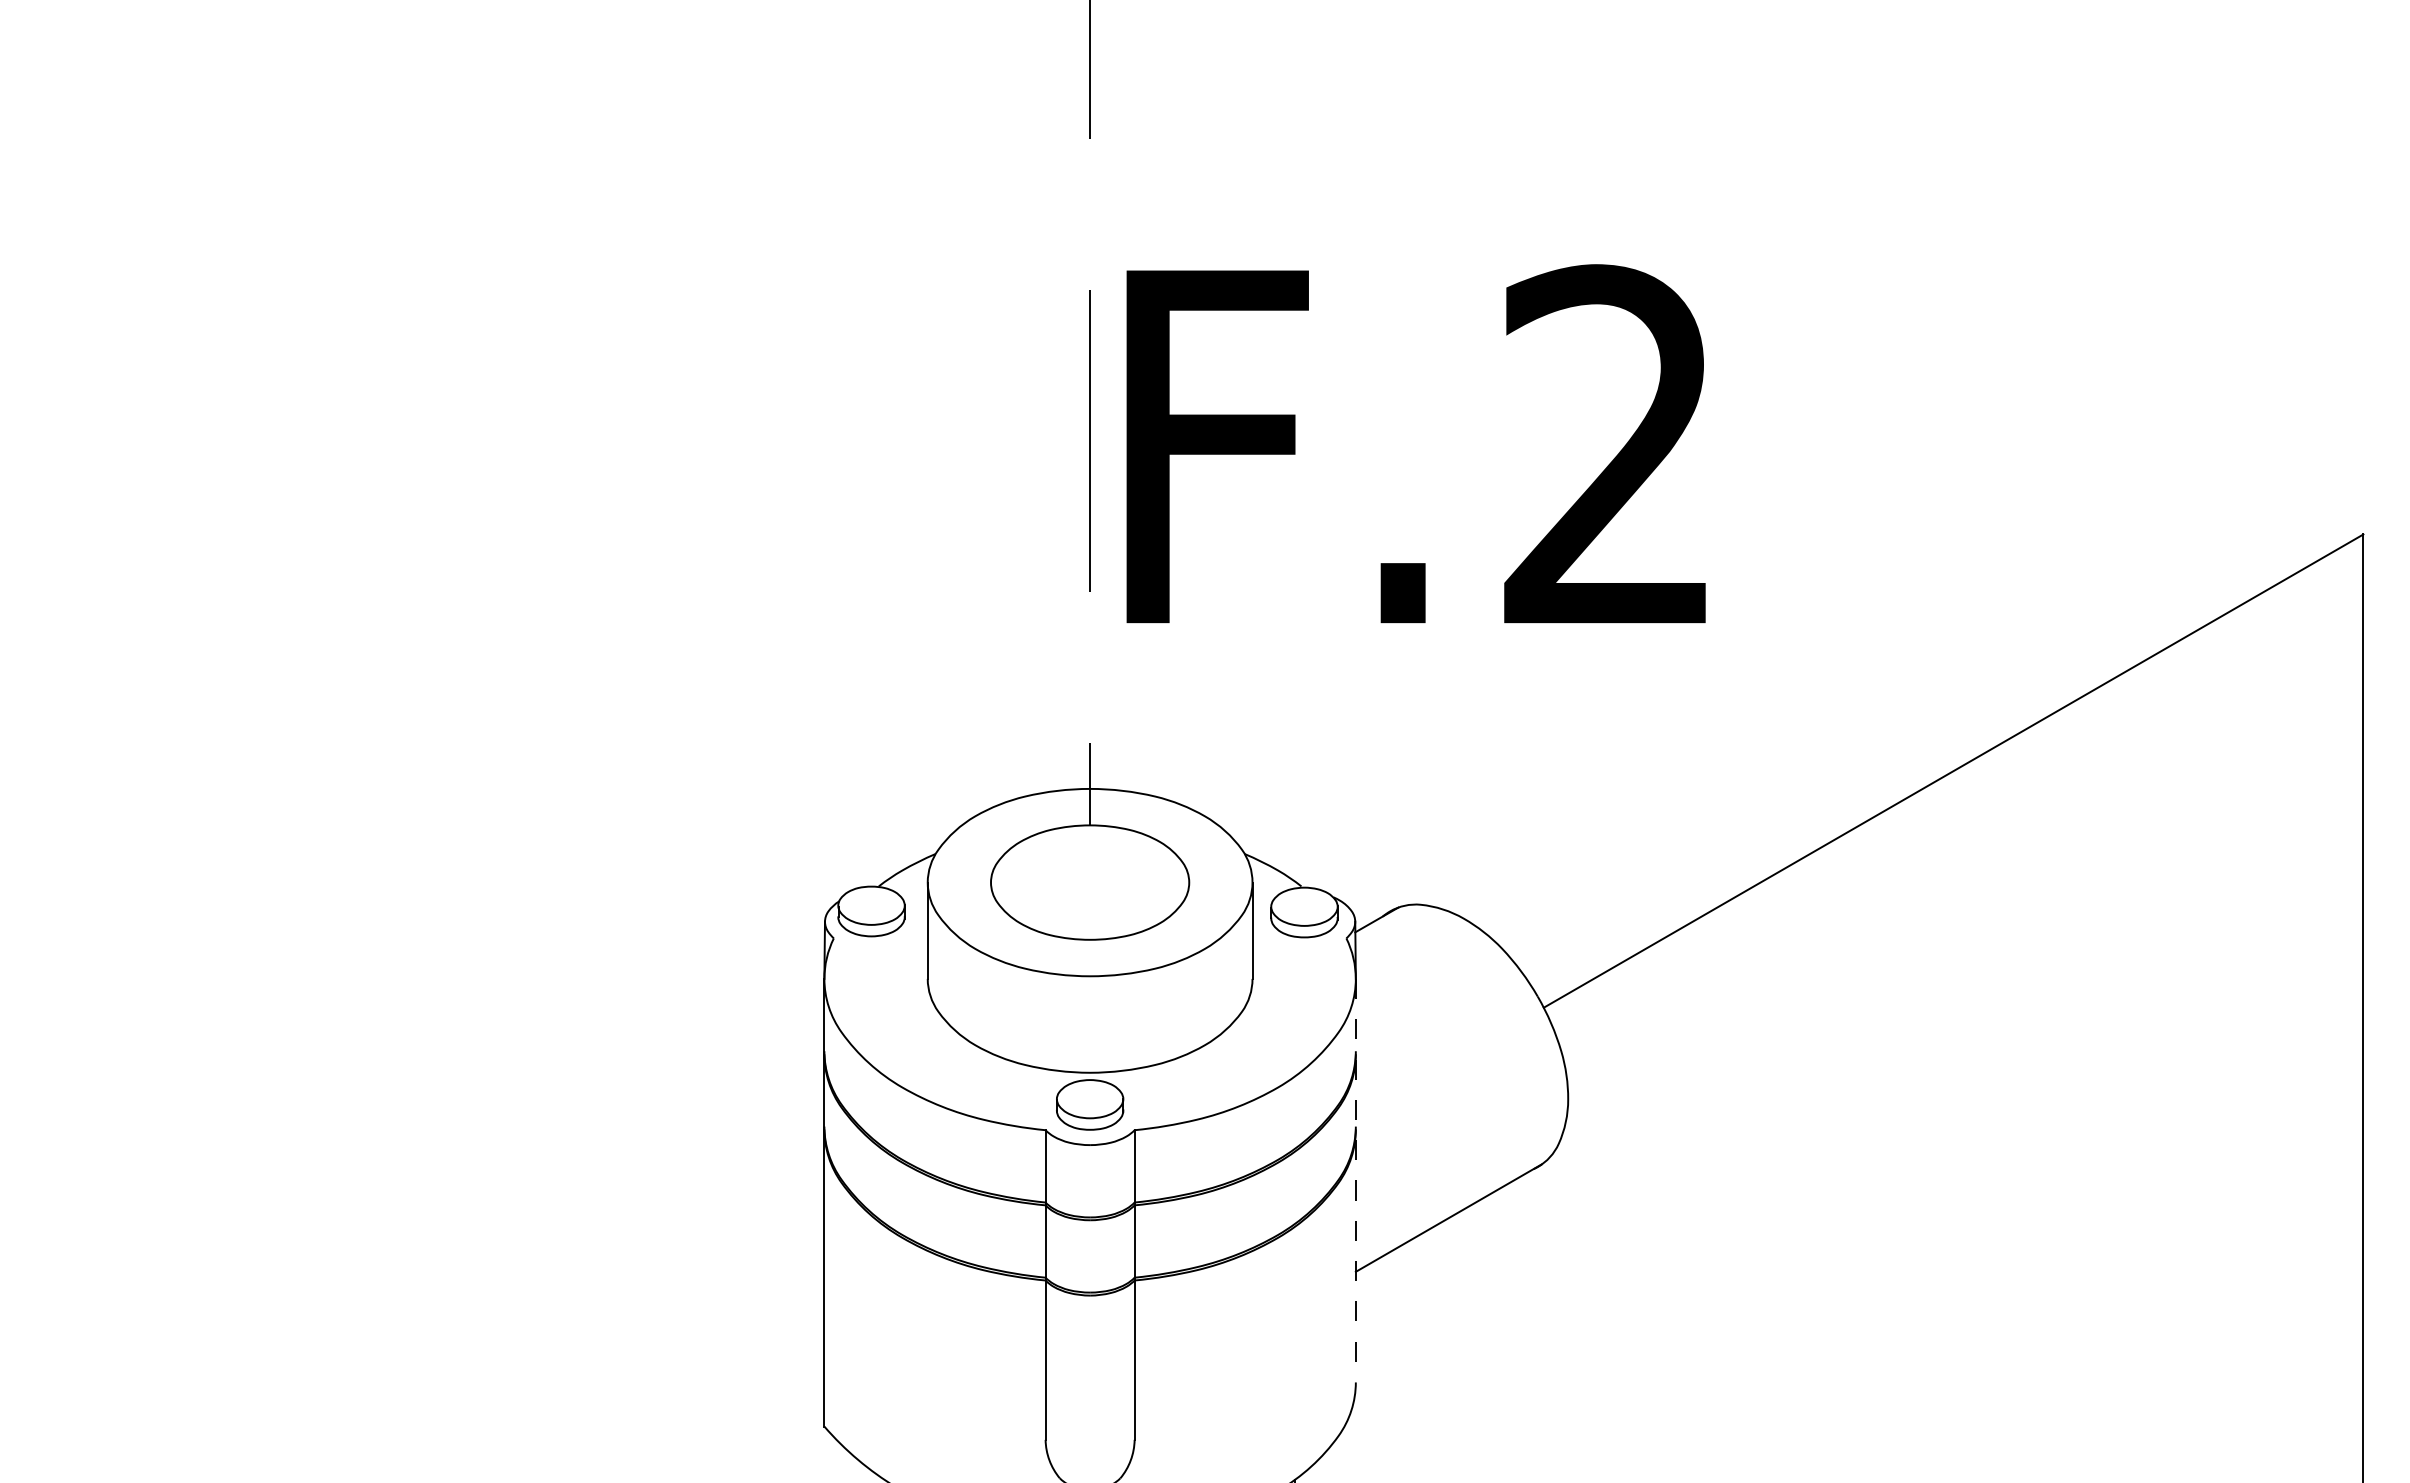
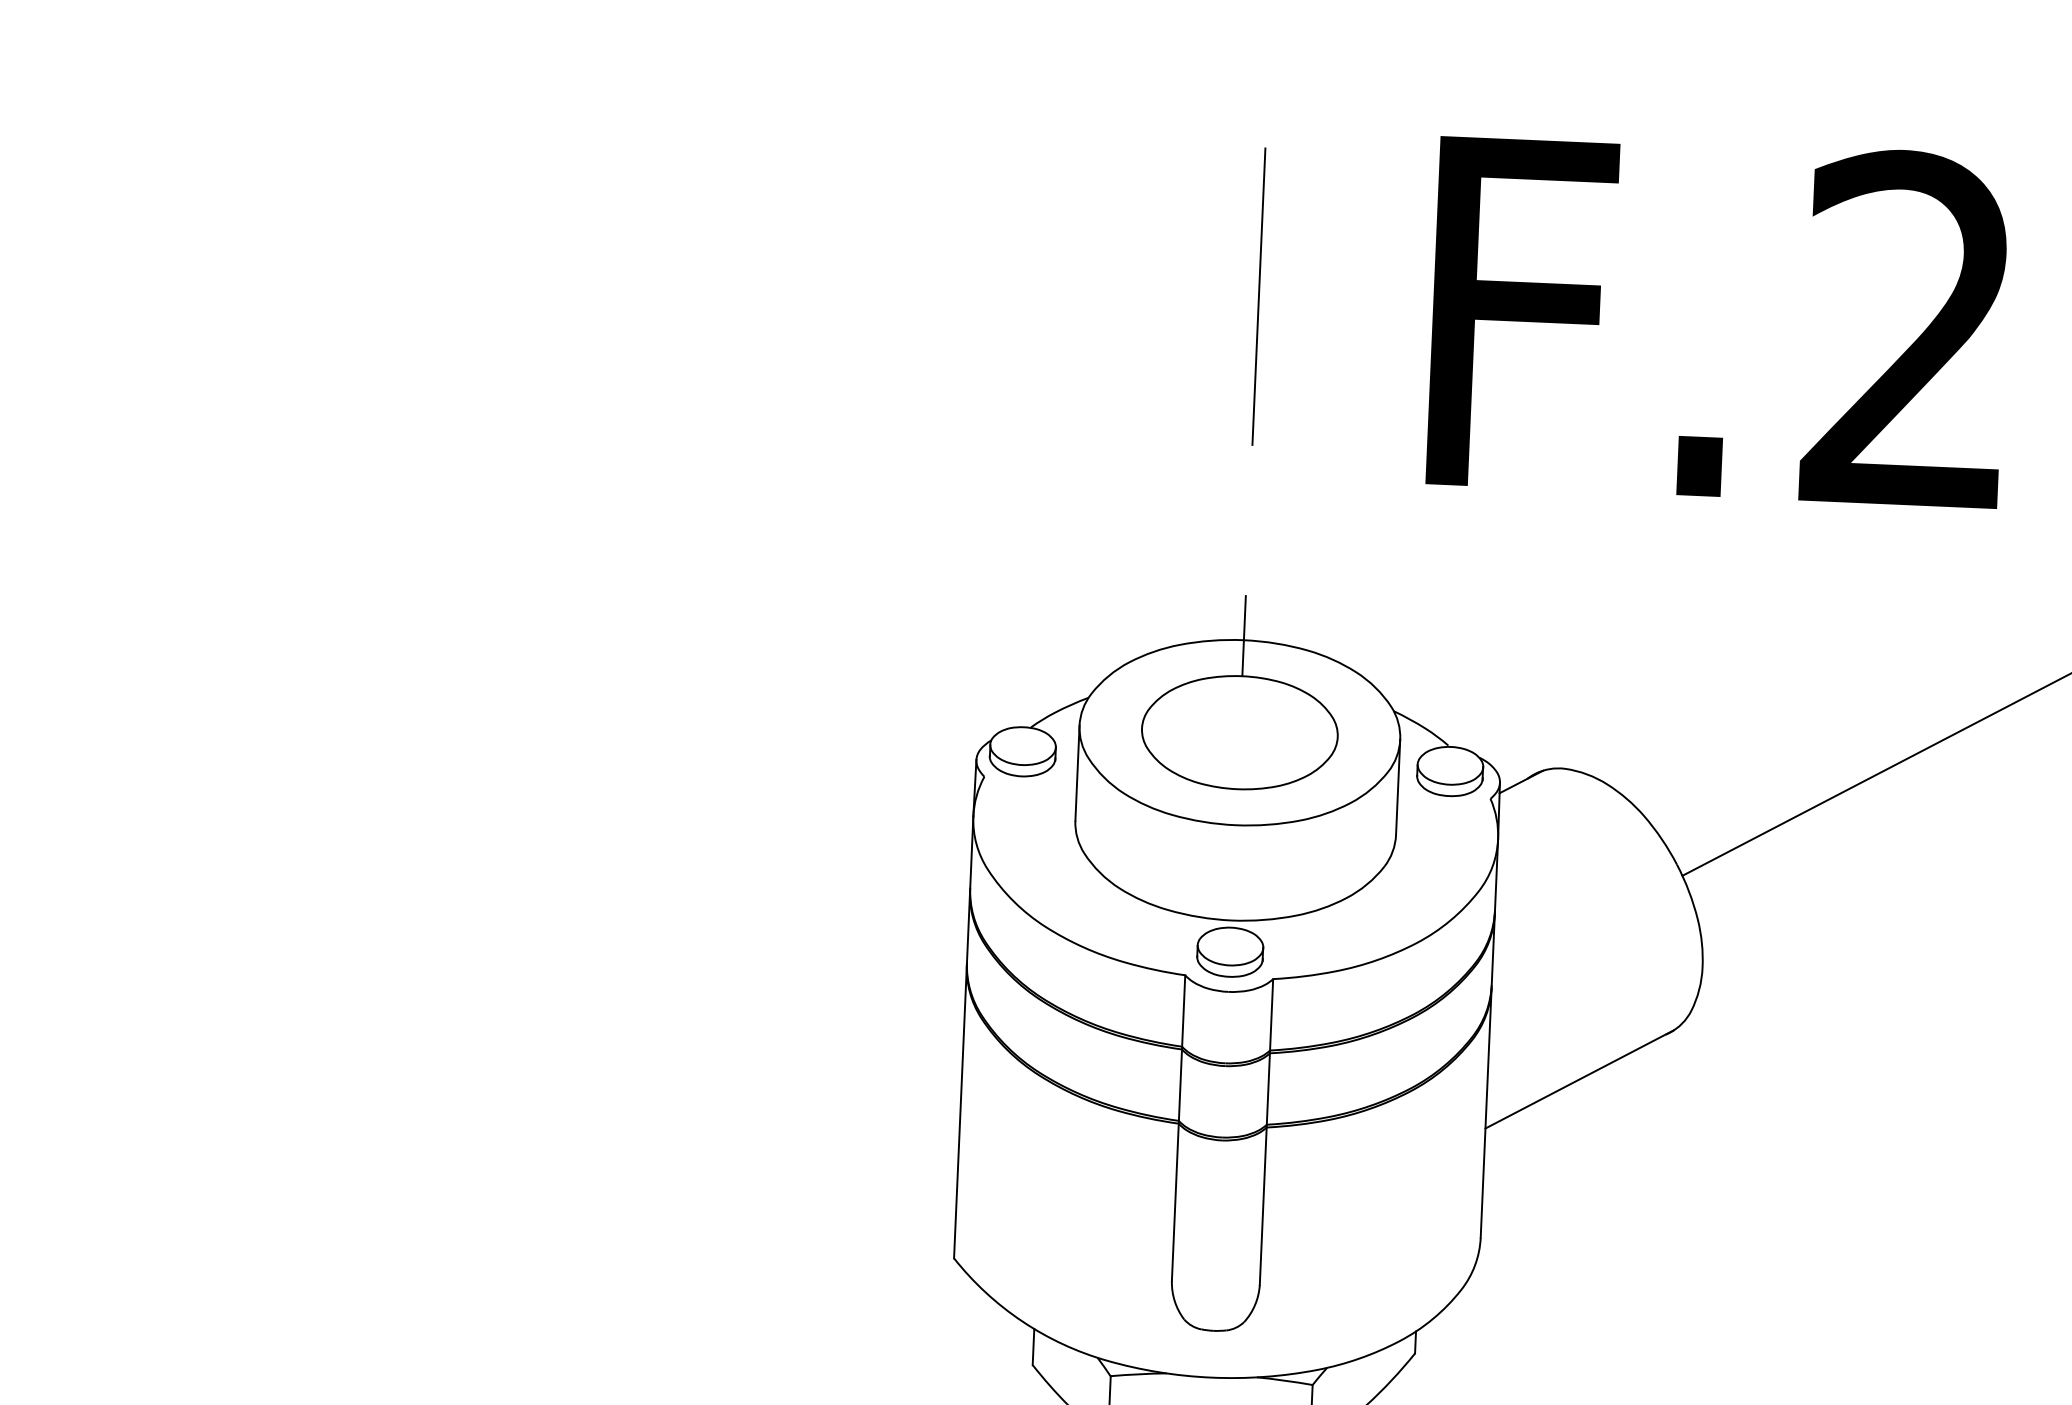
text: (1415, 443) -> (1718, 319), moved
line: (1355, 1180) -> (1489, 1038), dashed -> solid

